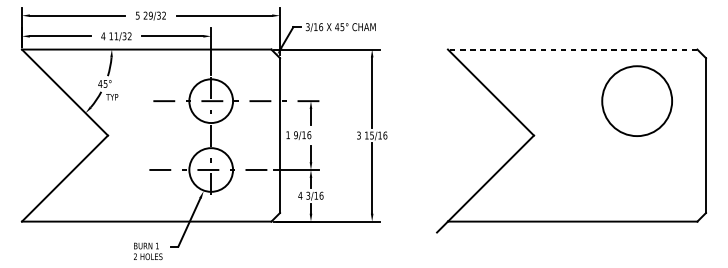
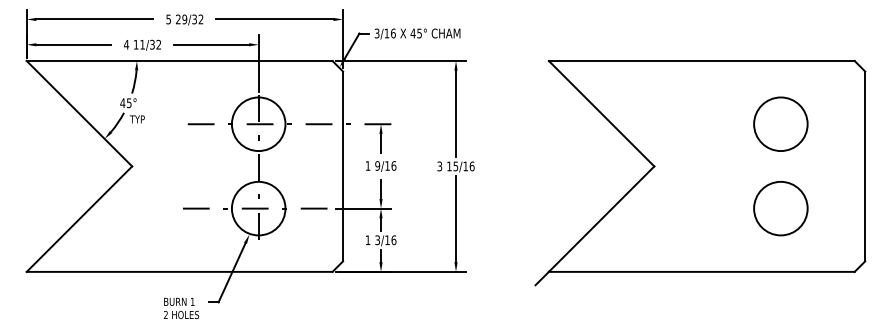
line: (572, 49) -> (701, 61), dashed -> solid
circle: (636, 101) -> (780, 124), size x0.62
text: (299, 135) -> (381, 166), moved
circle: (636, 169) -> (780, 208), added
text: (299, 195) -> (367, 239), 4 -> 1

